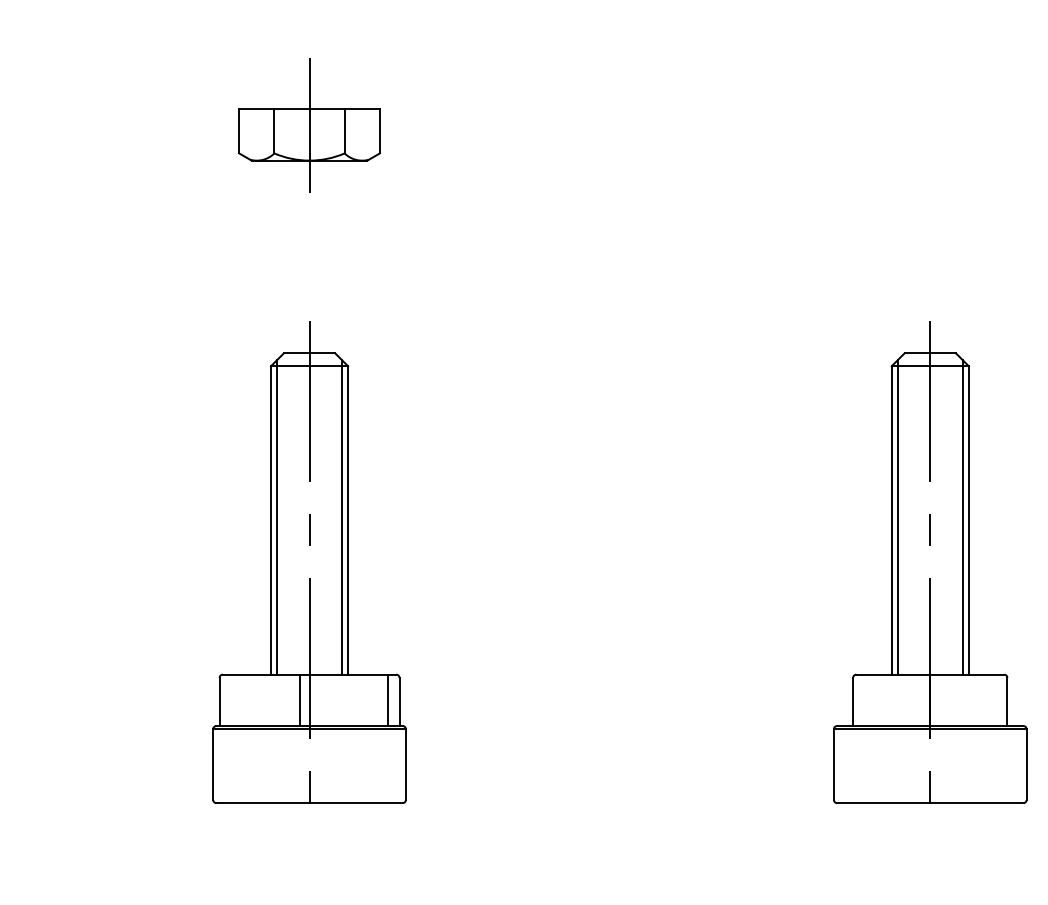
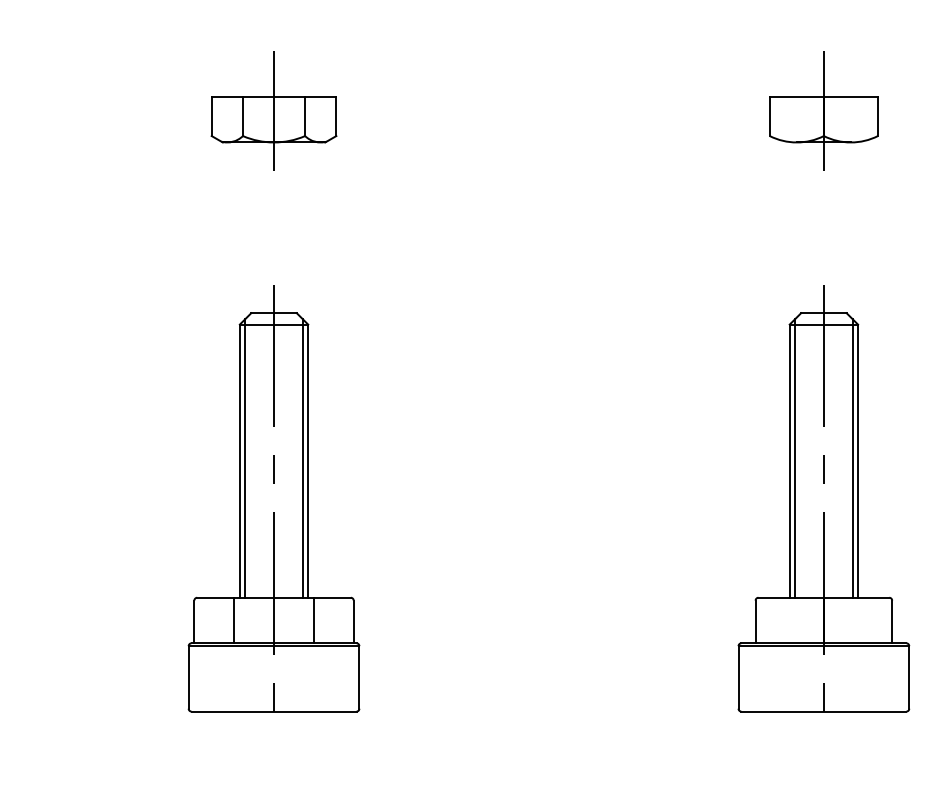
part: (929, 125) -> (823, 111), added
line: (300, 700) -> (234, 620), moved
line: (387, 700) -> (313, 620), moved

